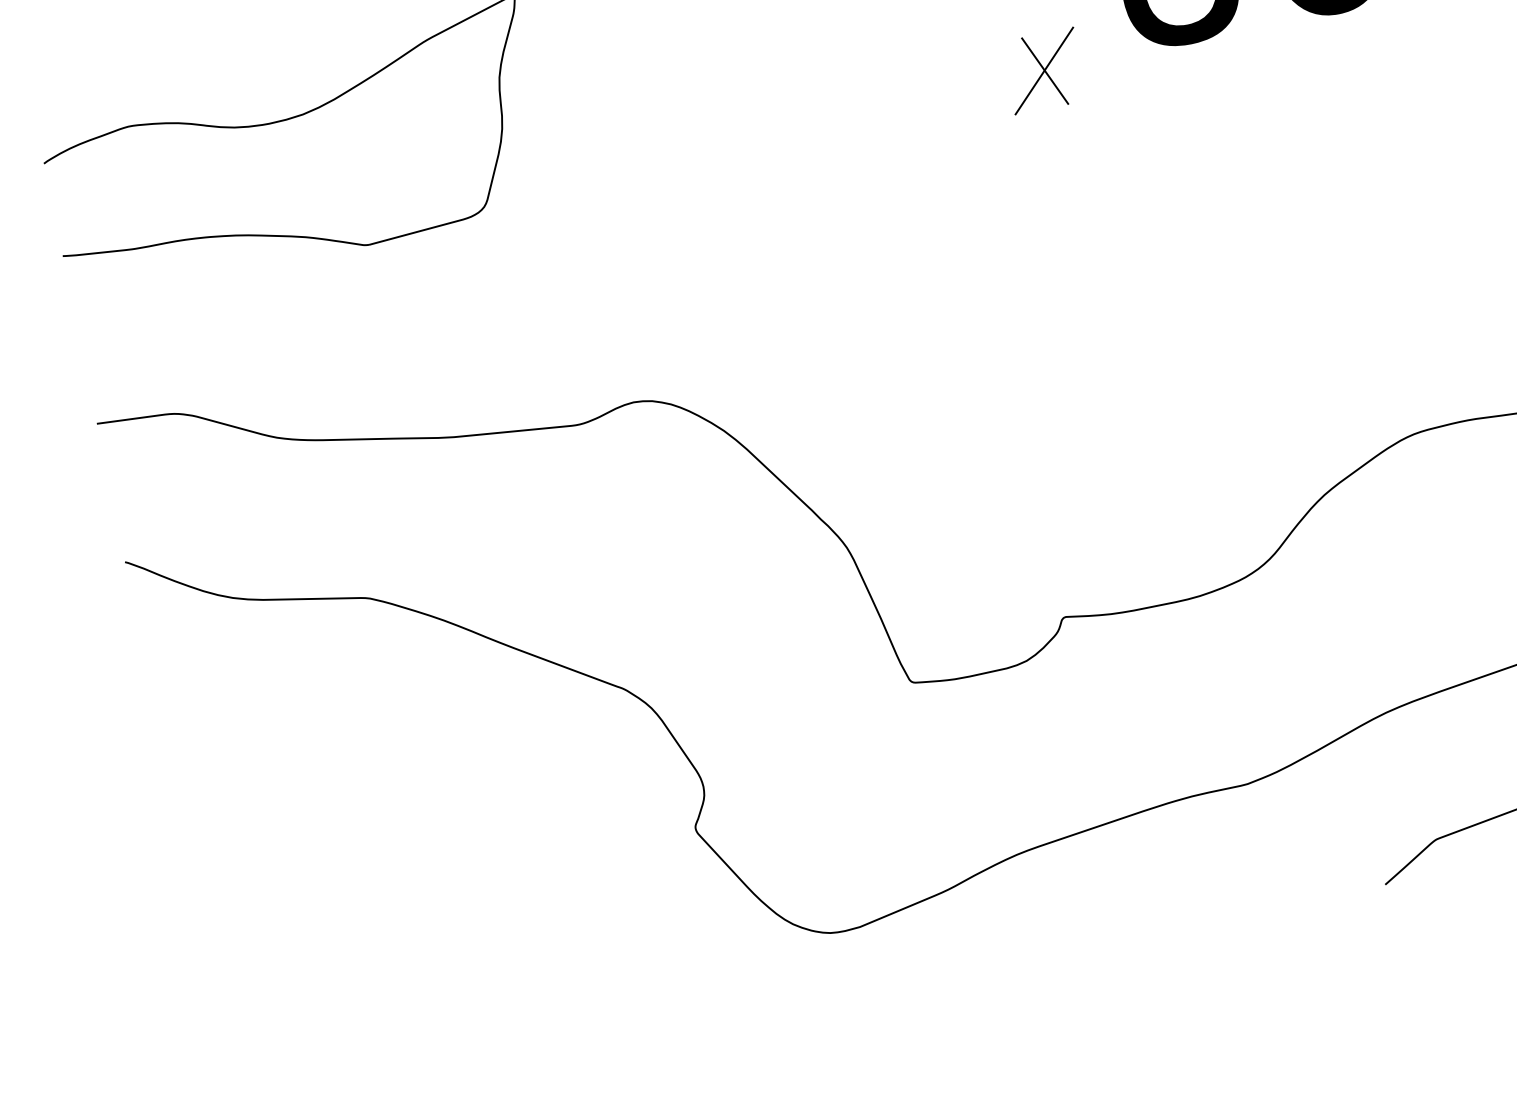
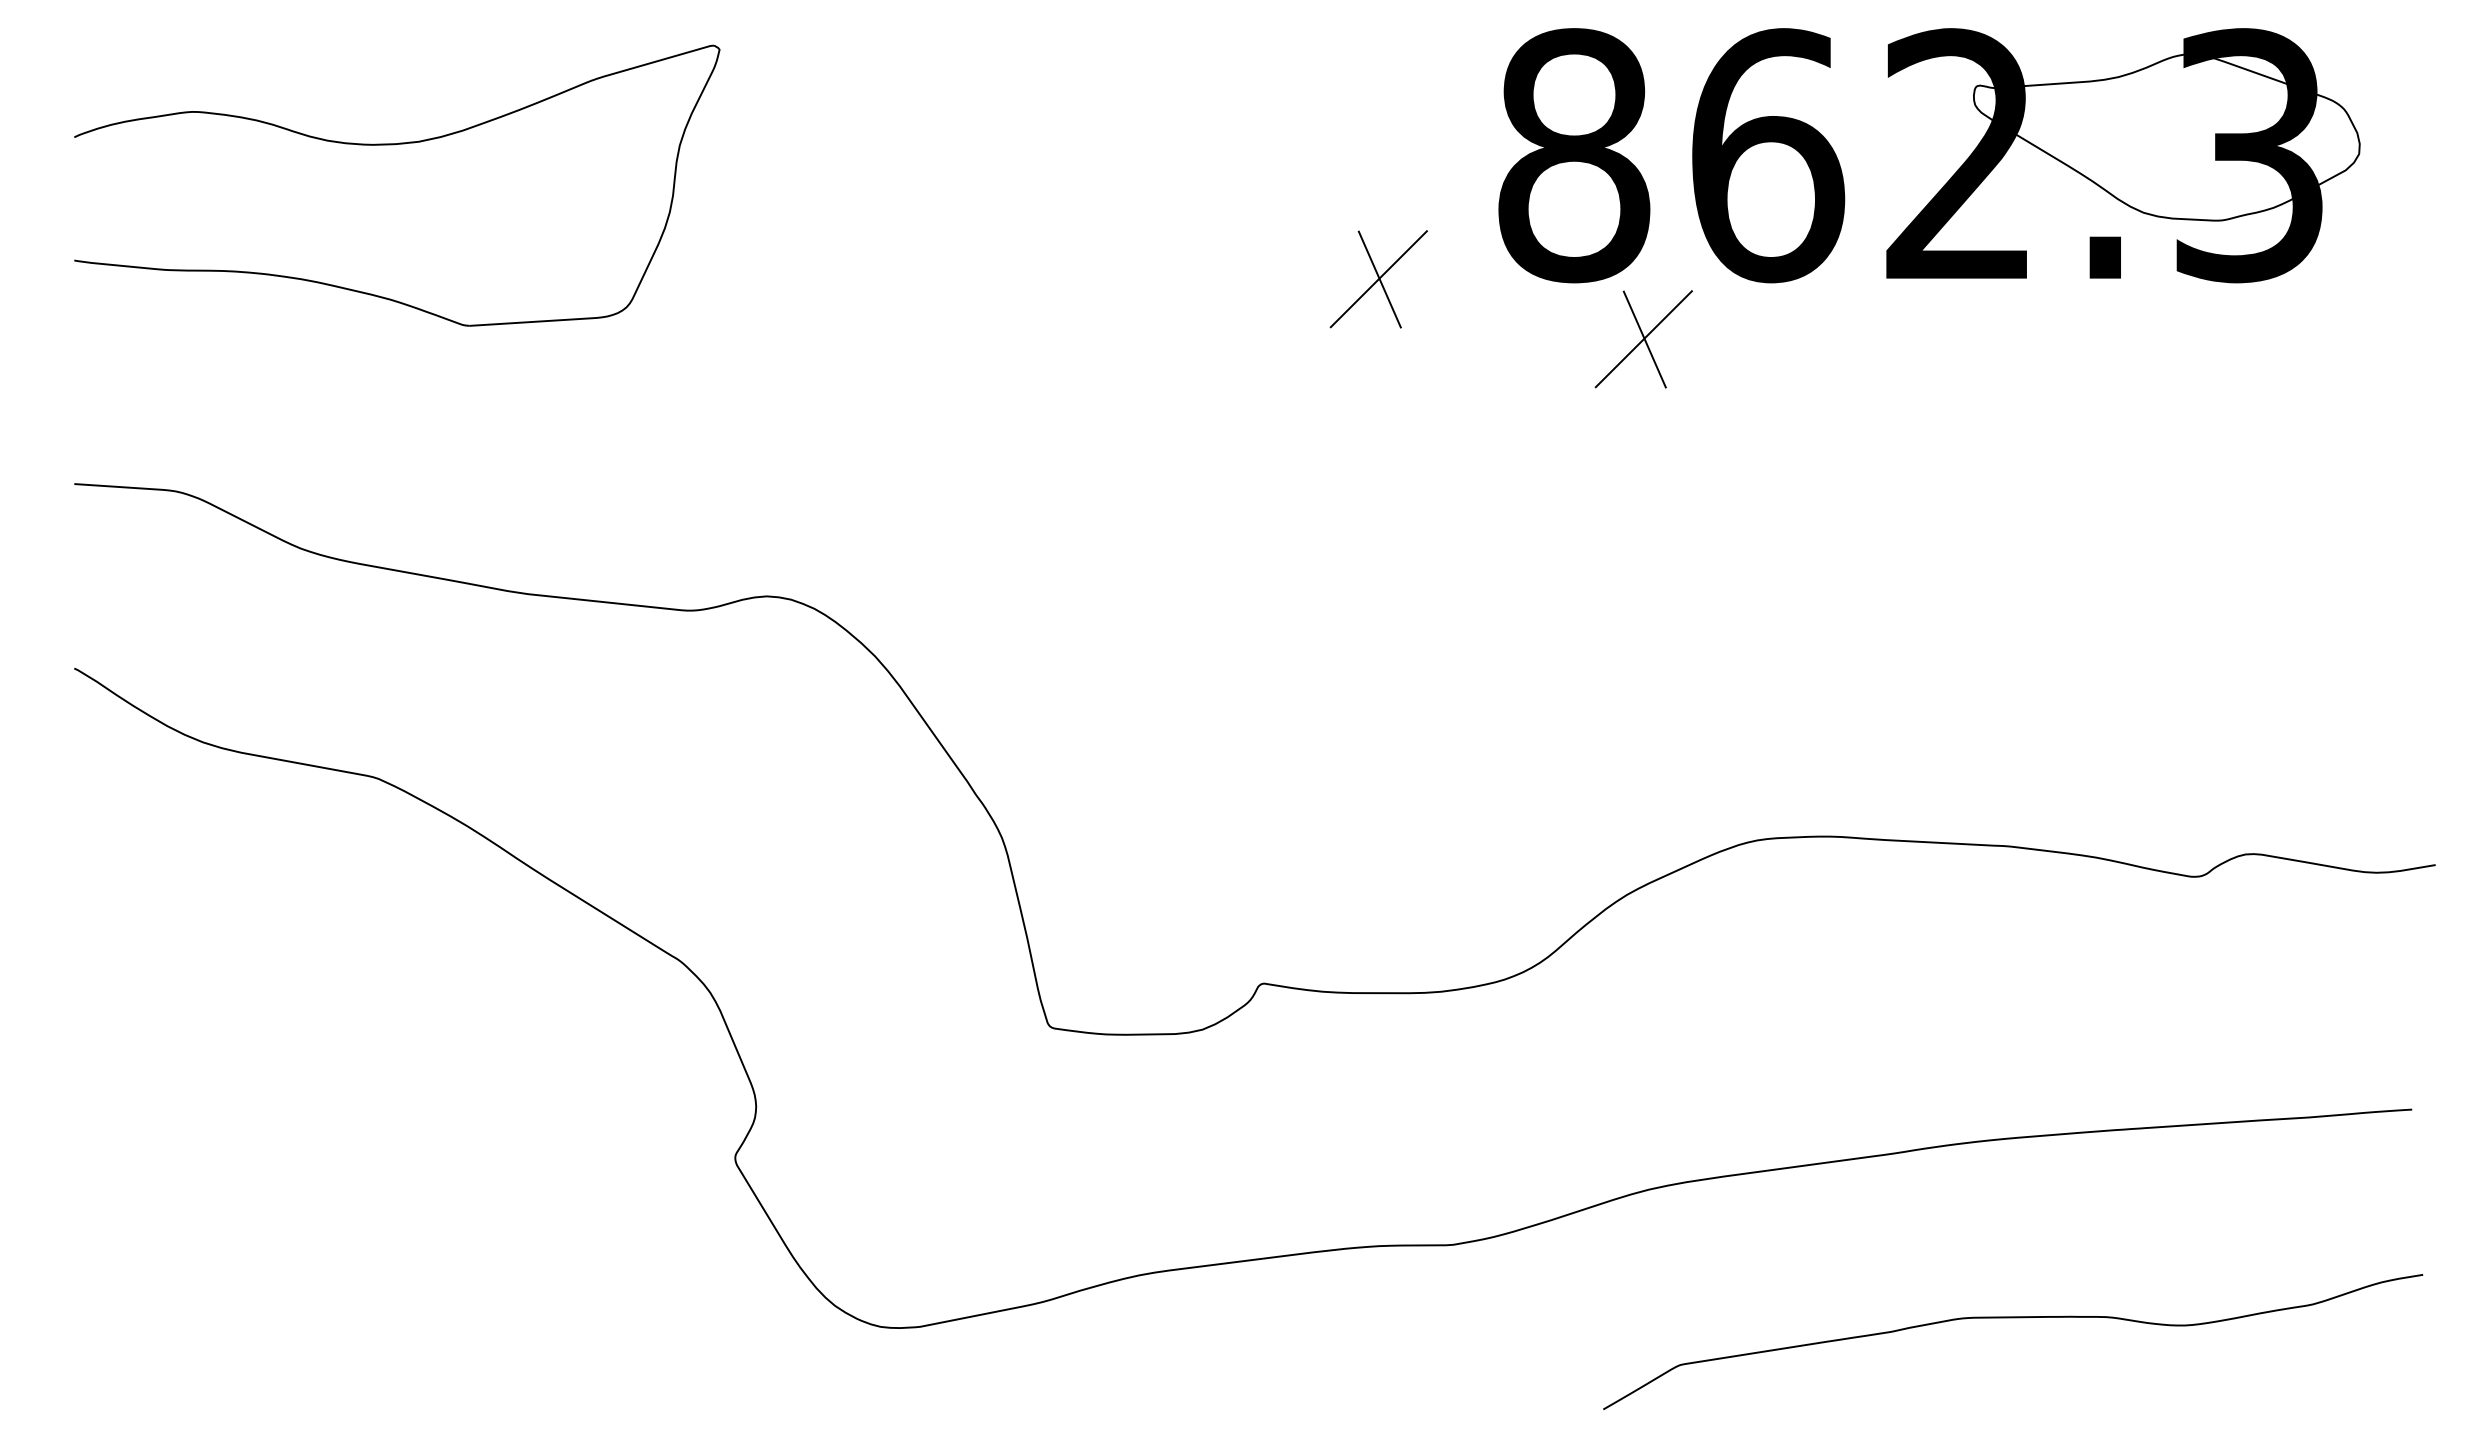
part: (1252, 75) -> (1643, 339), added

